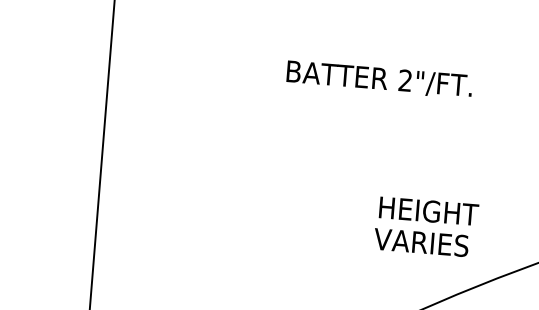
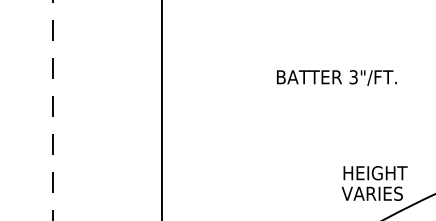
text: (405, 81) -> (353, 77), 2"/FT. -> 3"/FT.
text: (426, 227) -> (374, 183), moved

